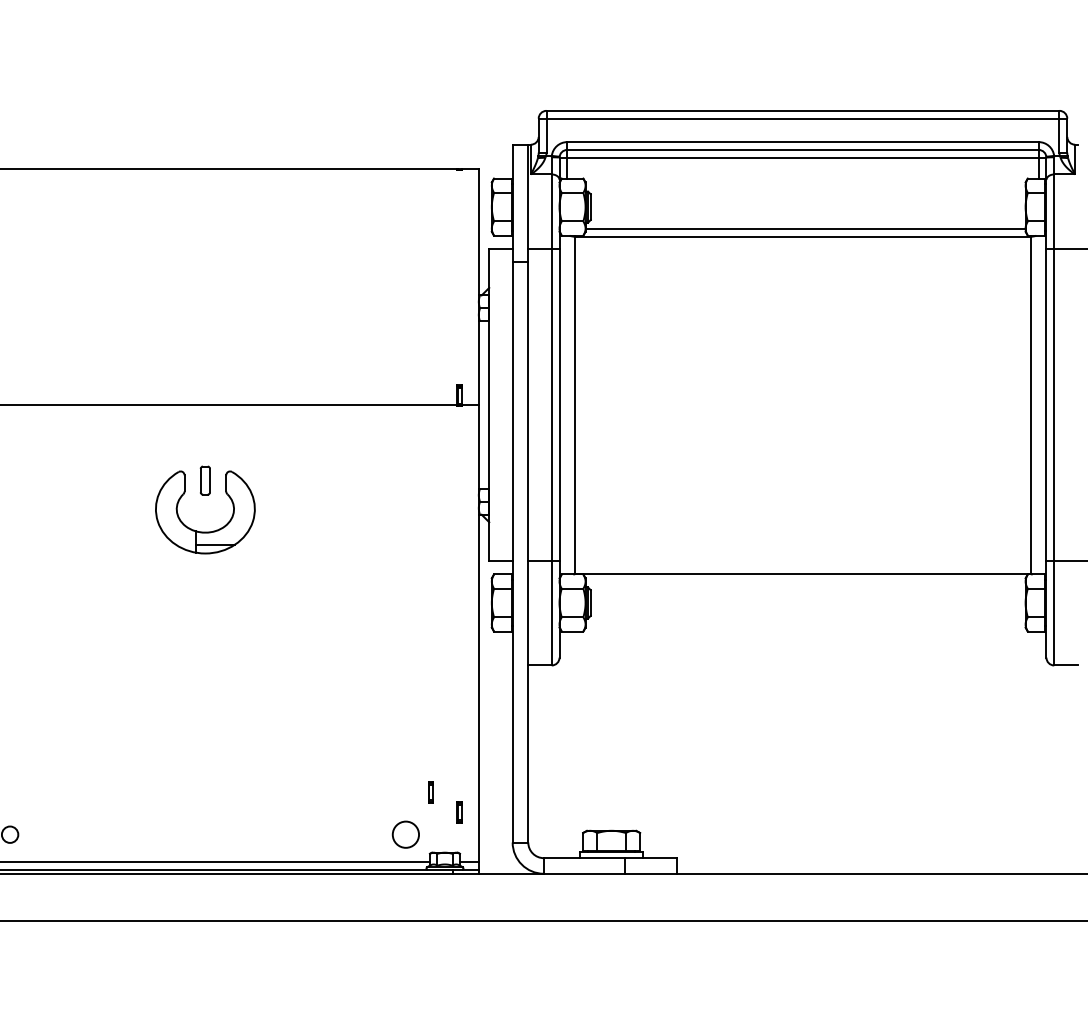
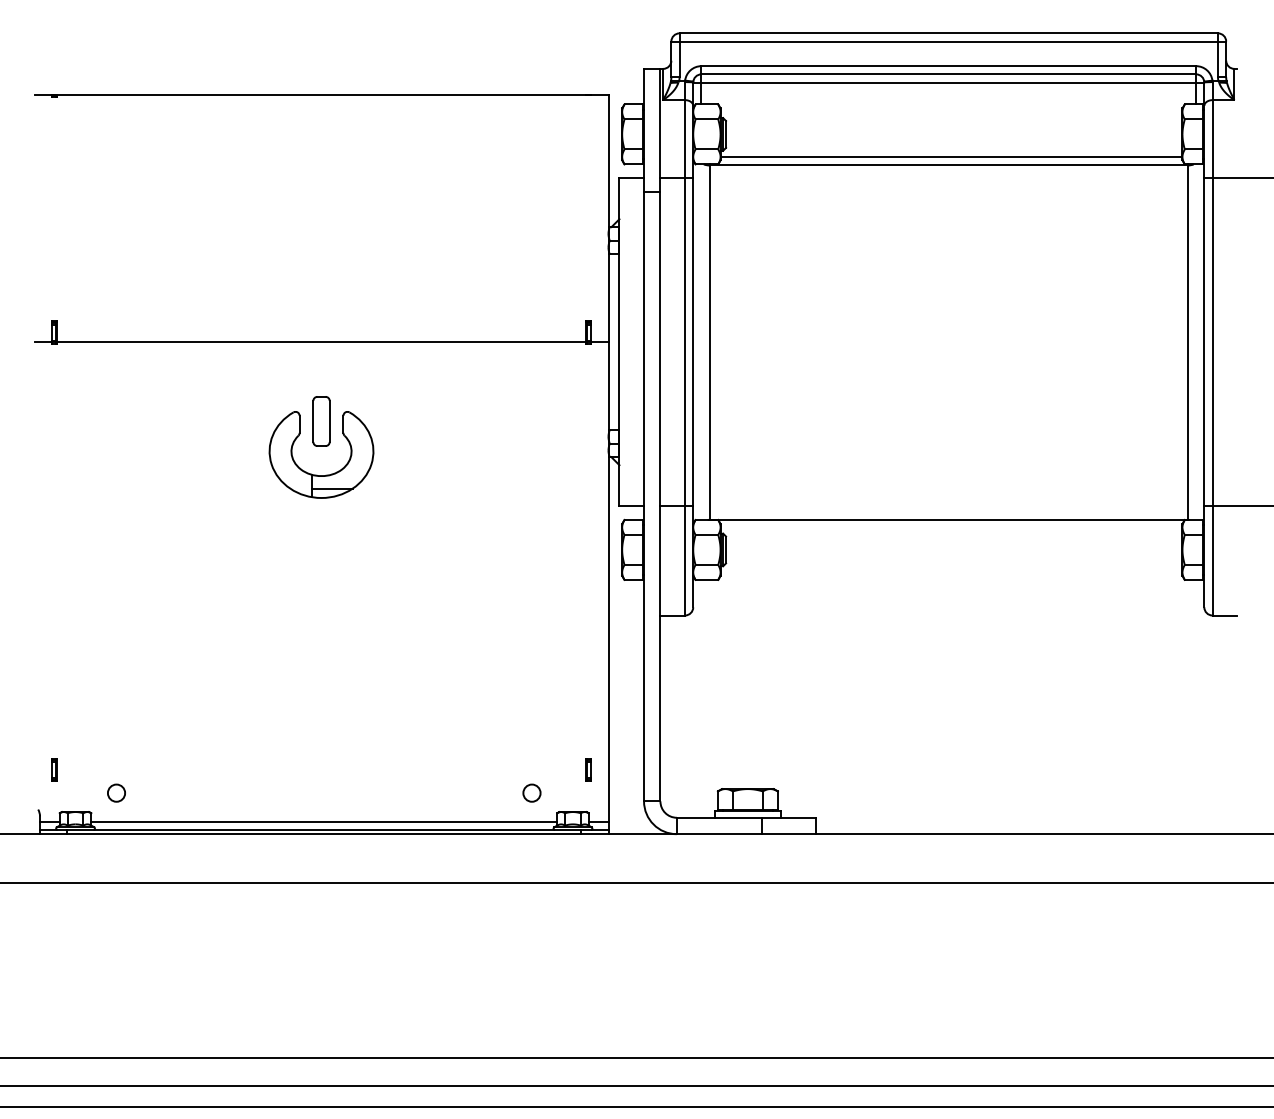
part: (205, 480) -> (321, 421), size x1.67
part: (431, 792) -> (558, 748), removed
circle: (405, 834) -> (531, 792), size x0.62

